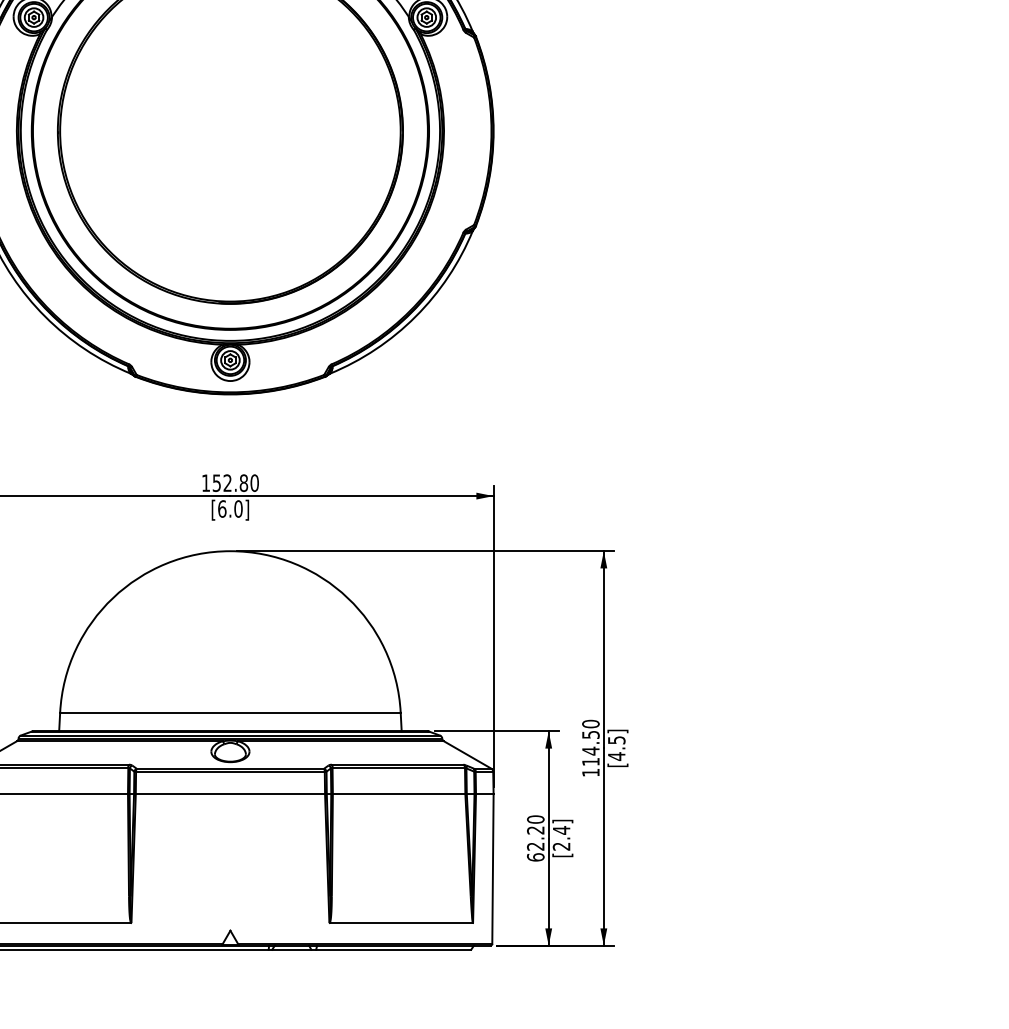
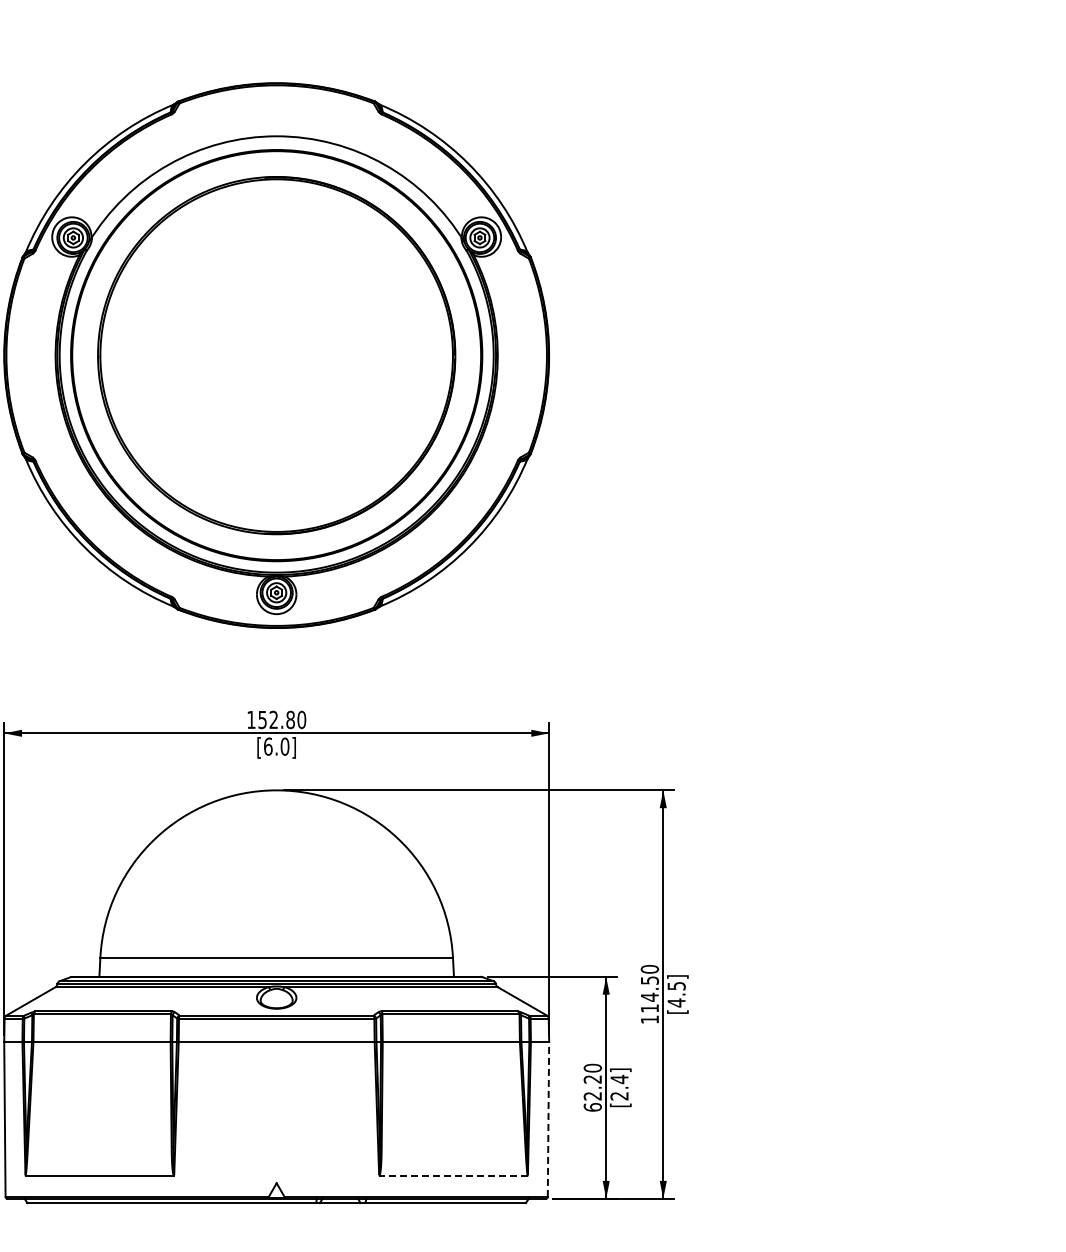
line: (492, 869) -> (548, 1119), solid -> dashed
line: (401, 923) -> (453, 1175), solid -> dashed

